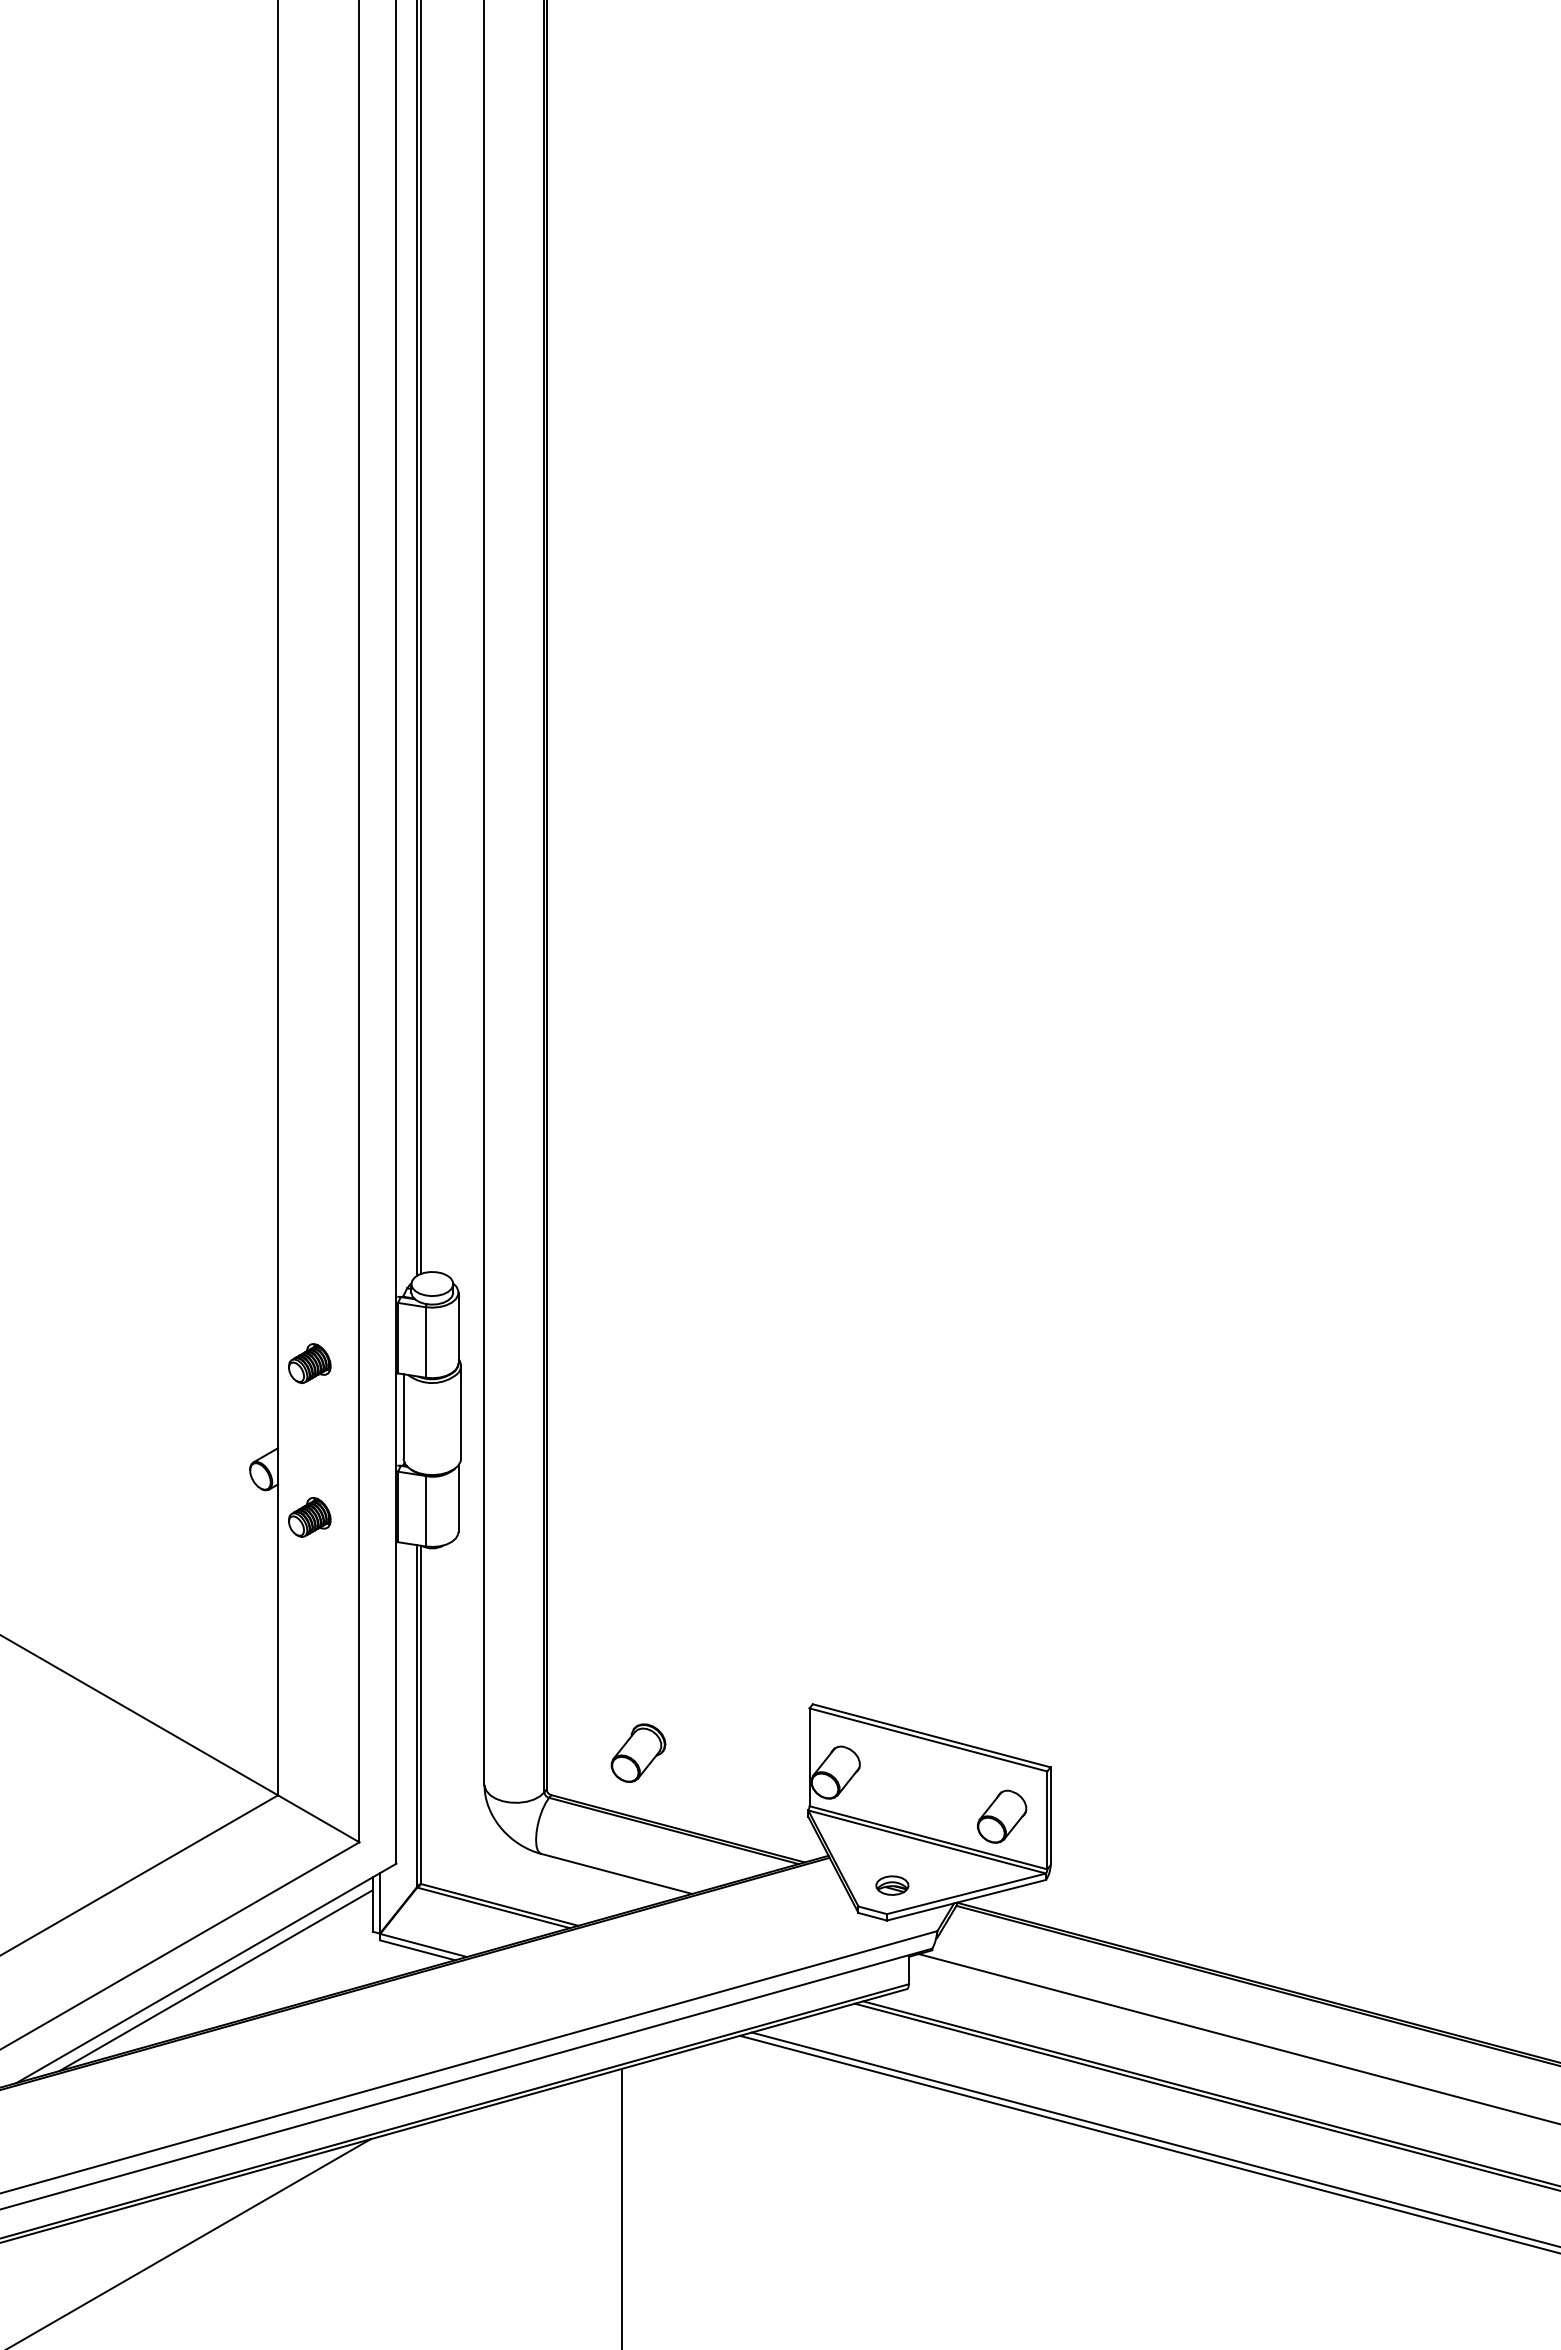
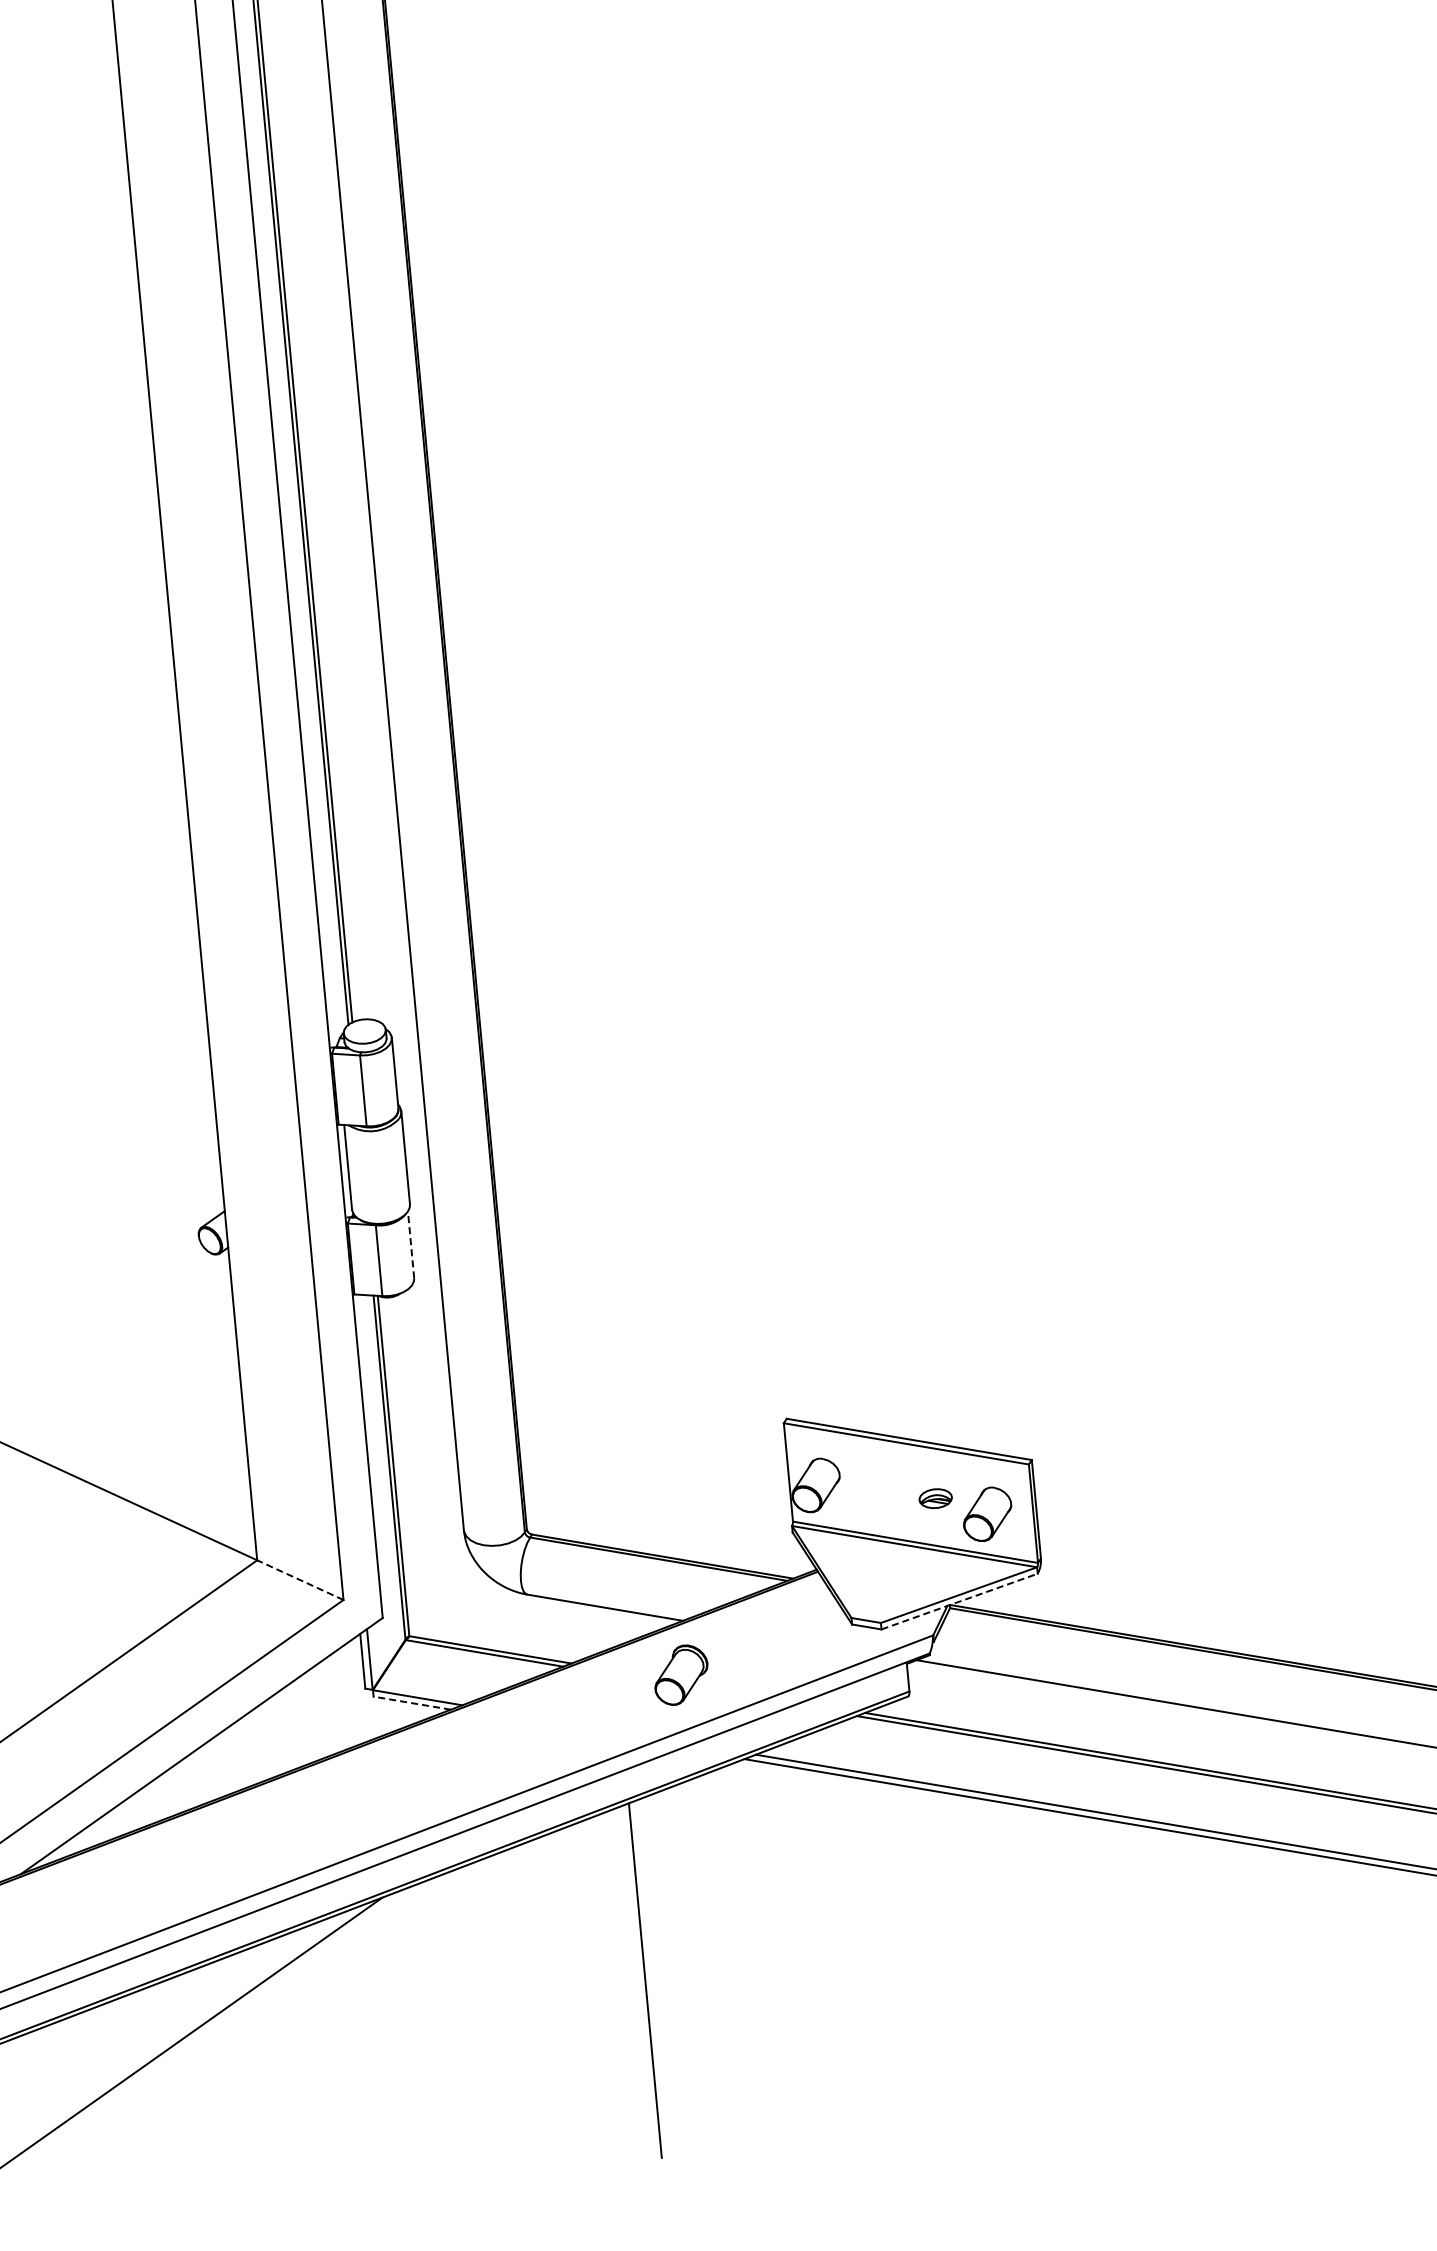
part: (309, 1363) -> (248, 1122), removed
line: (458, 1498) -> (411, 1244), solid -> dashed
part: (309, 1517) -> (262, 1277), removed
part: (638, 1752) -> (681, 1674), moved
line: (318, 1818) -> (300, 1579), solid -> dashed
part: (892, 1885) -> (935, 1498), moved
line: (967, 1900) -> (960, 1601), solid -> dashed
line: (417, 1950) -> (412, 1703), solid -> dashed
line: (215, 1980) -> (211, 1752), removed

